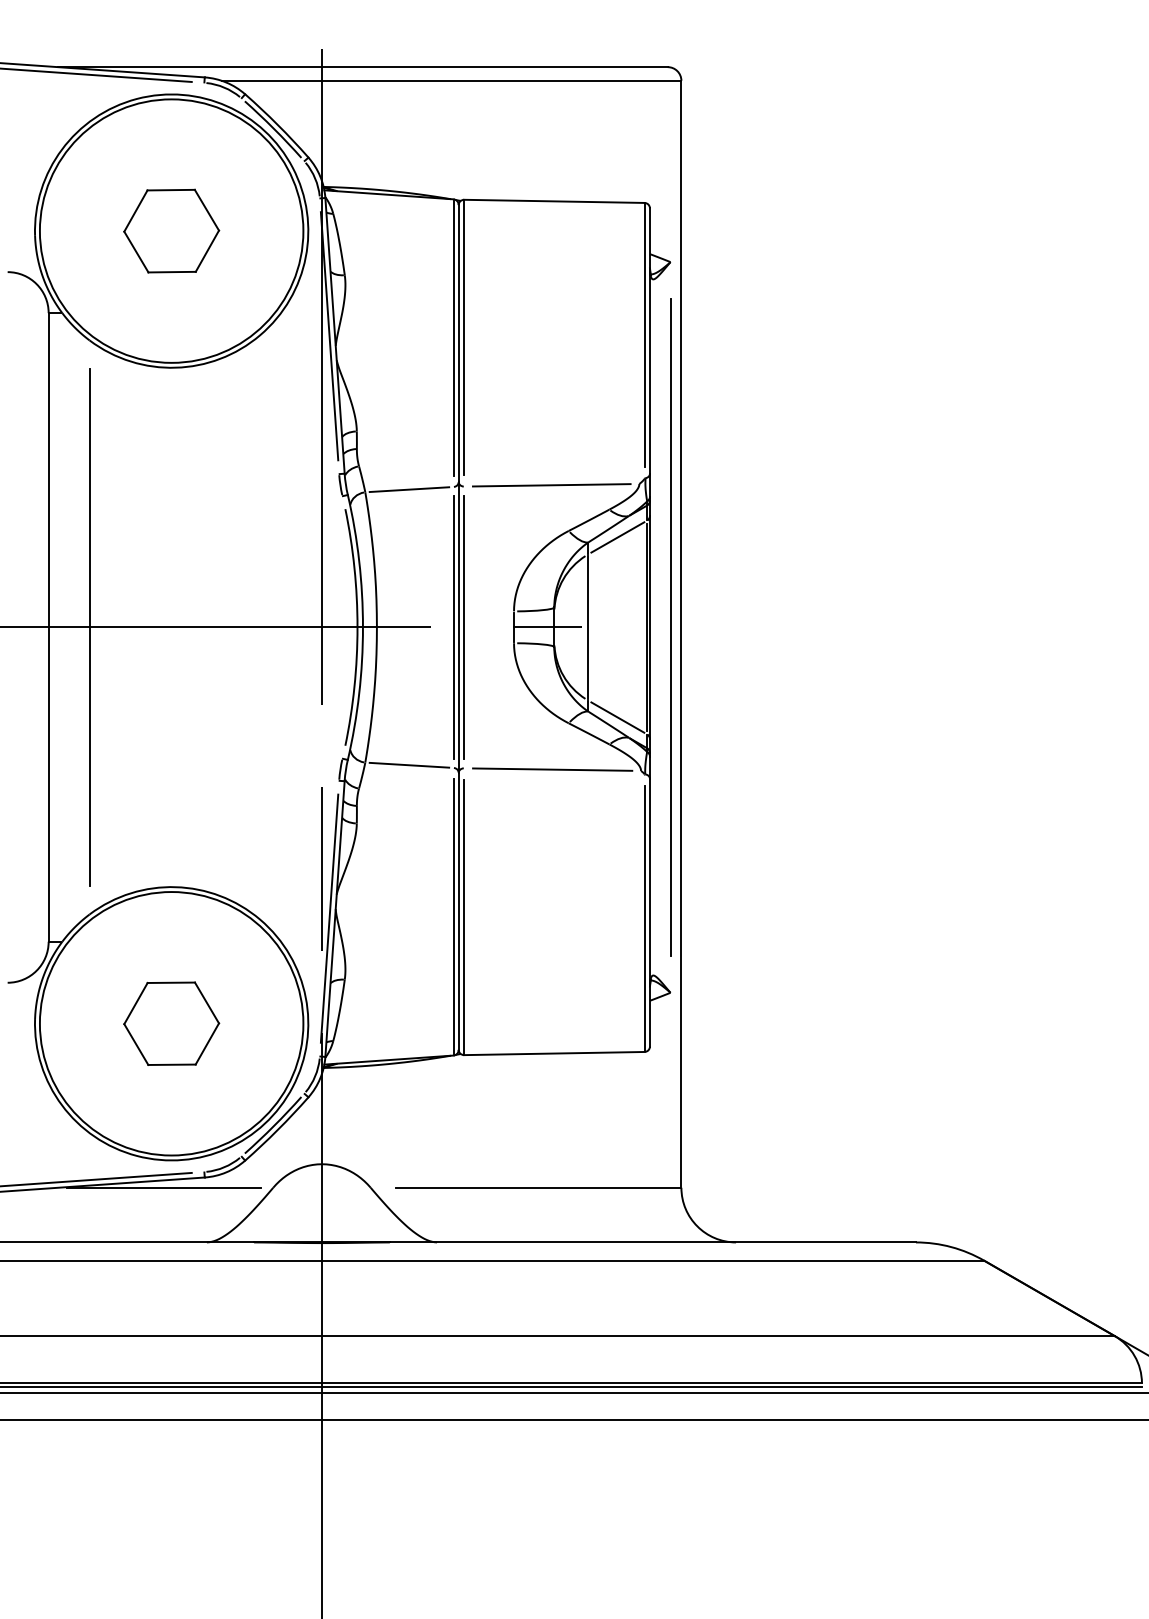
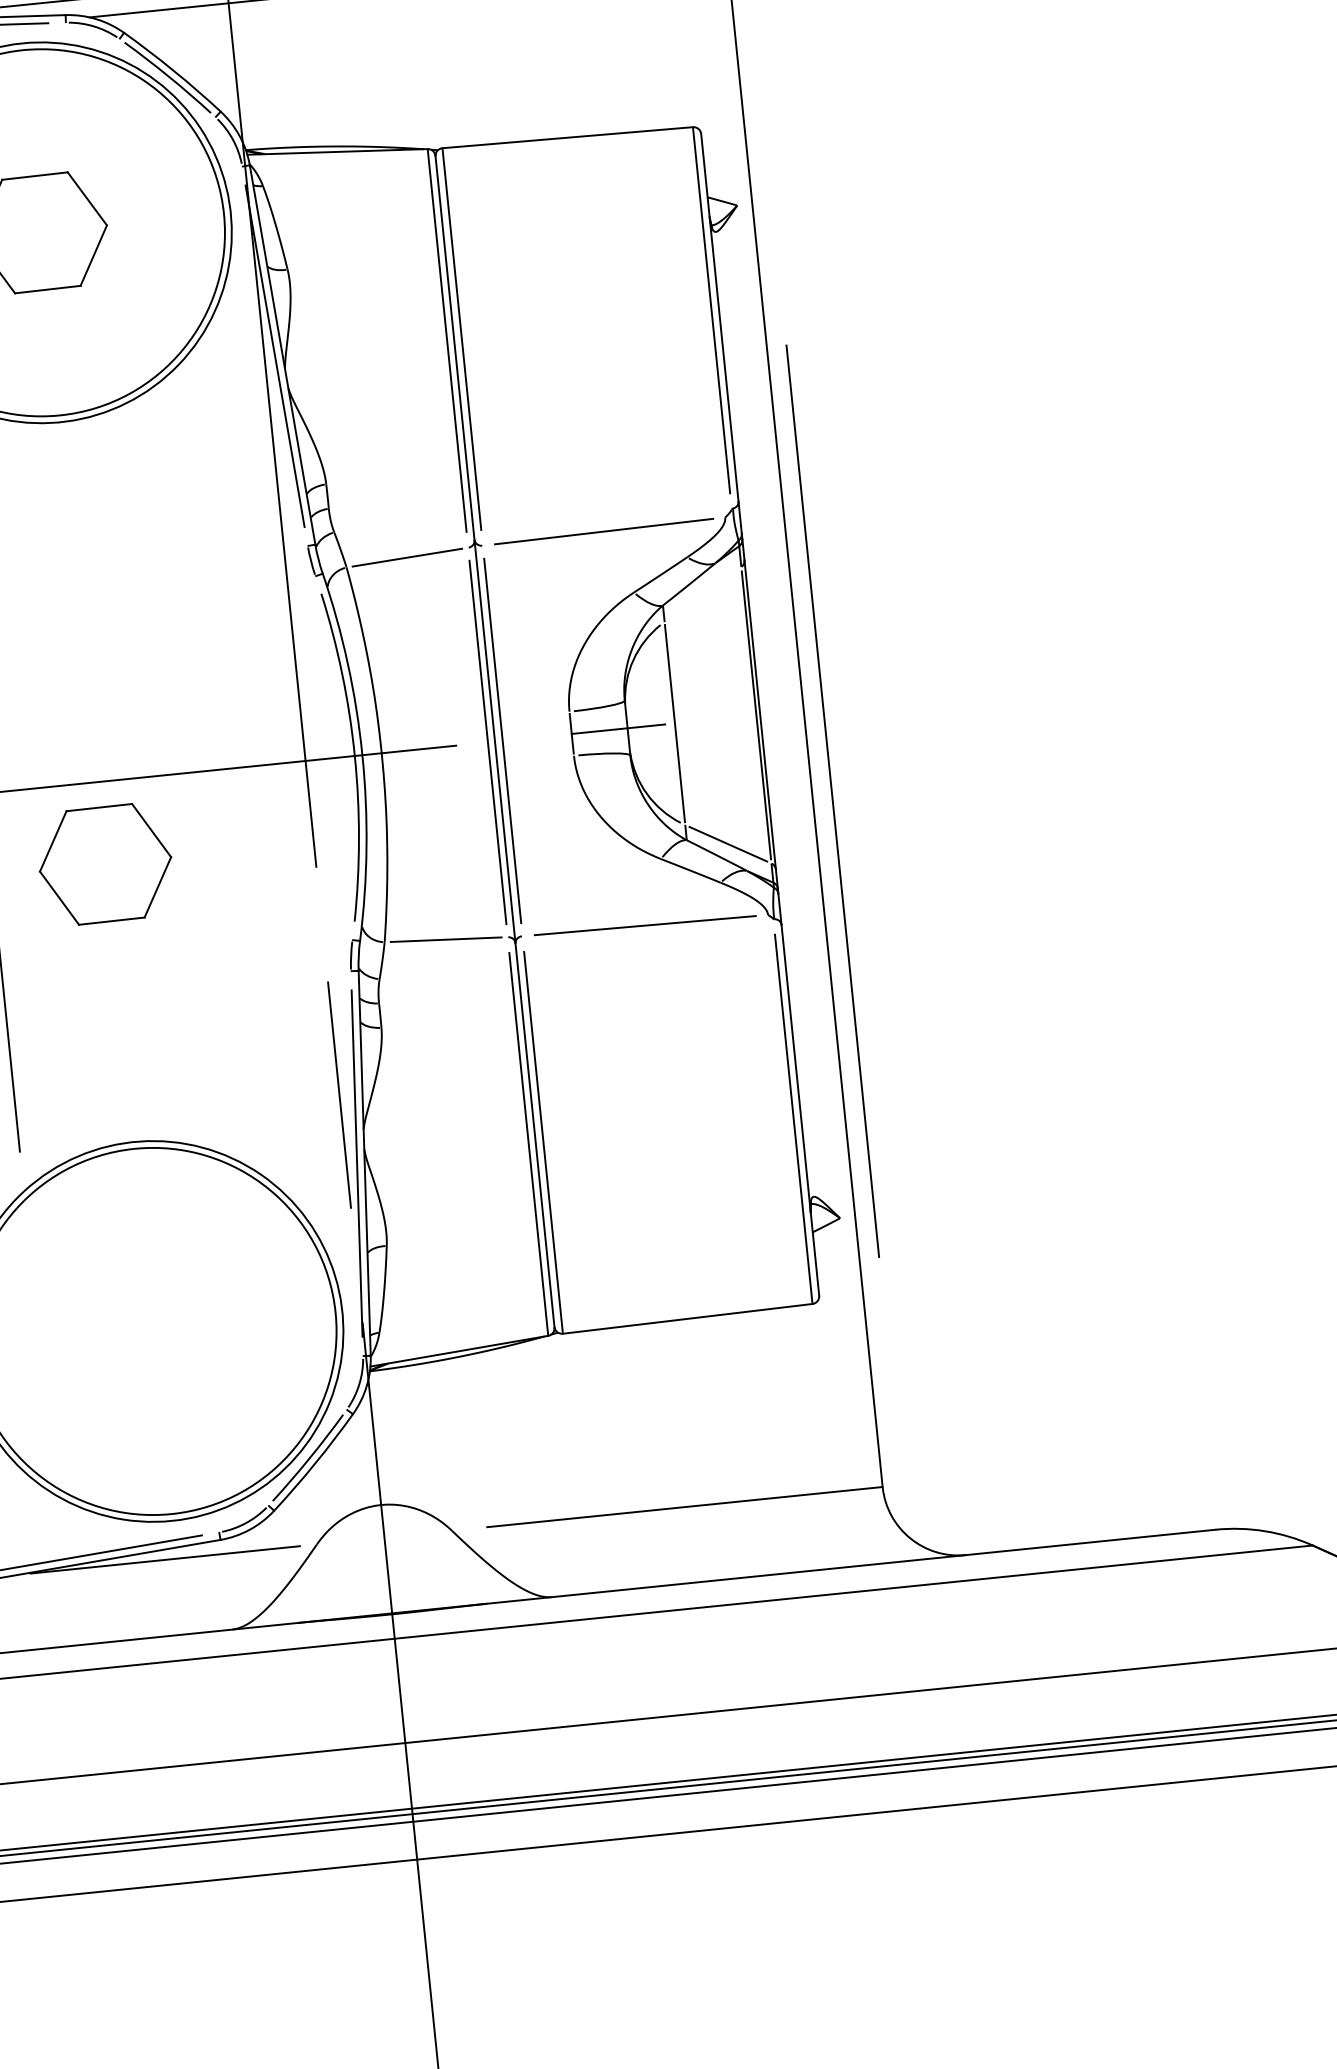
line: (617, 537) -> (702, 594), removed
line: (670, 627) -> (832, 801), moved
part: (171, 1023) -> (105, 864), moved

